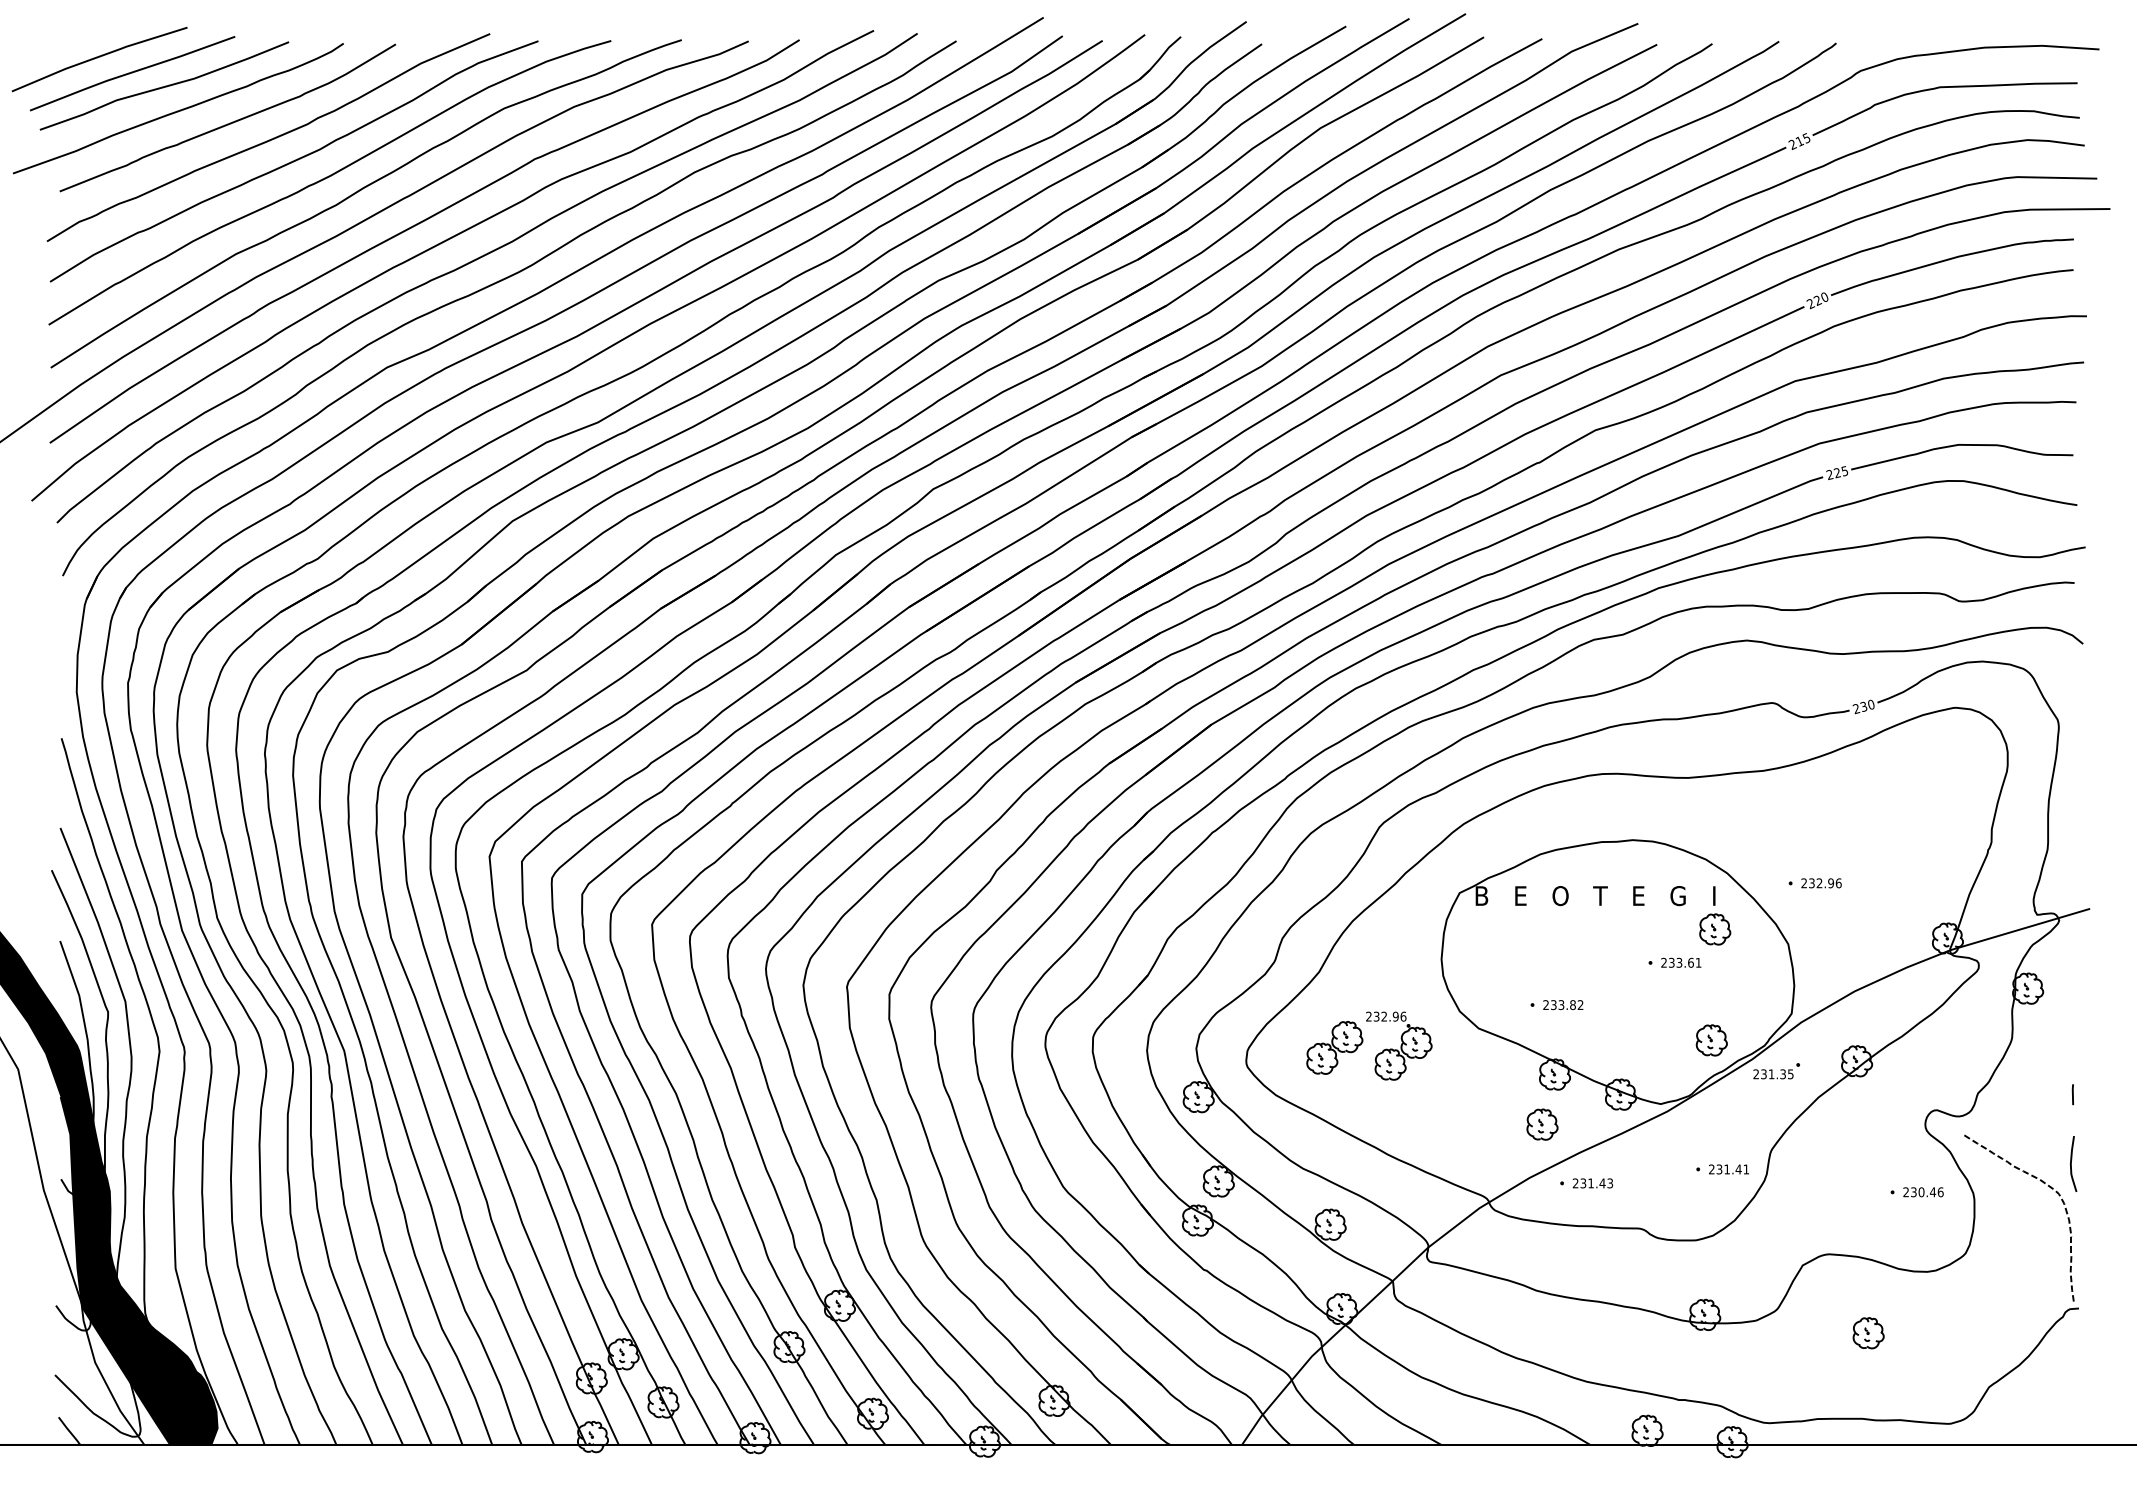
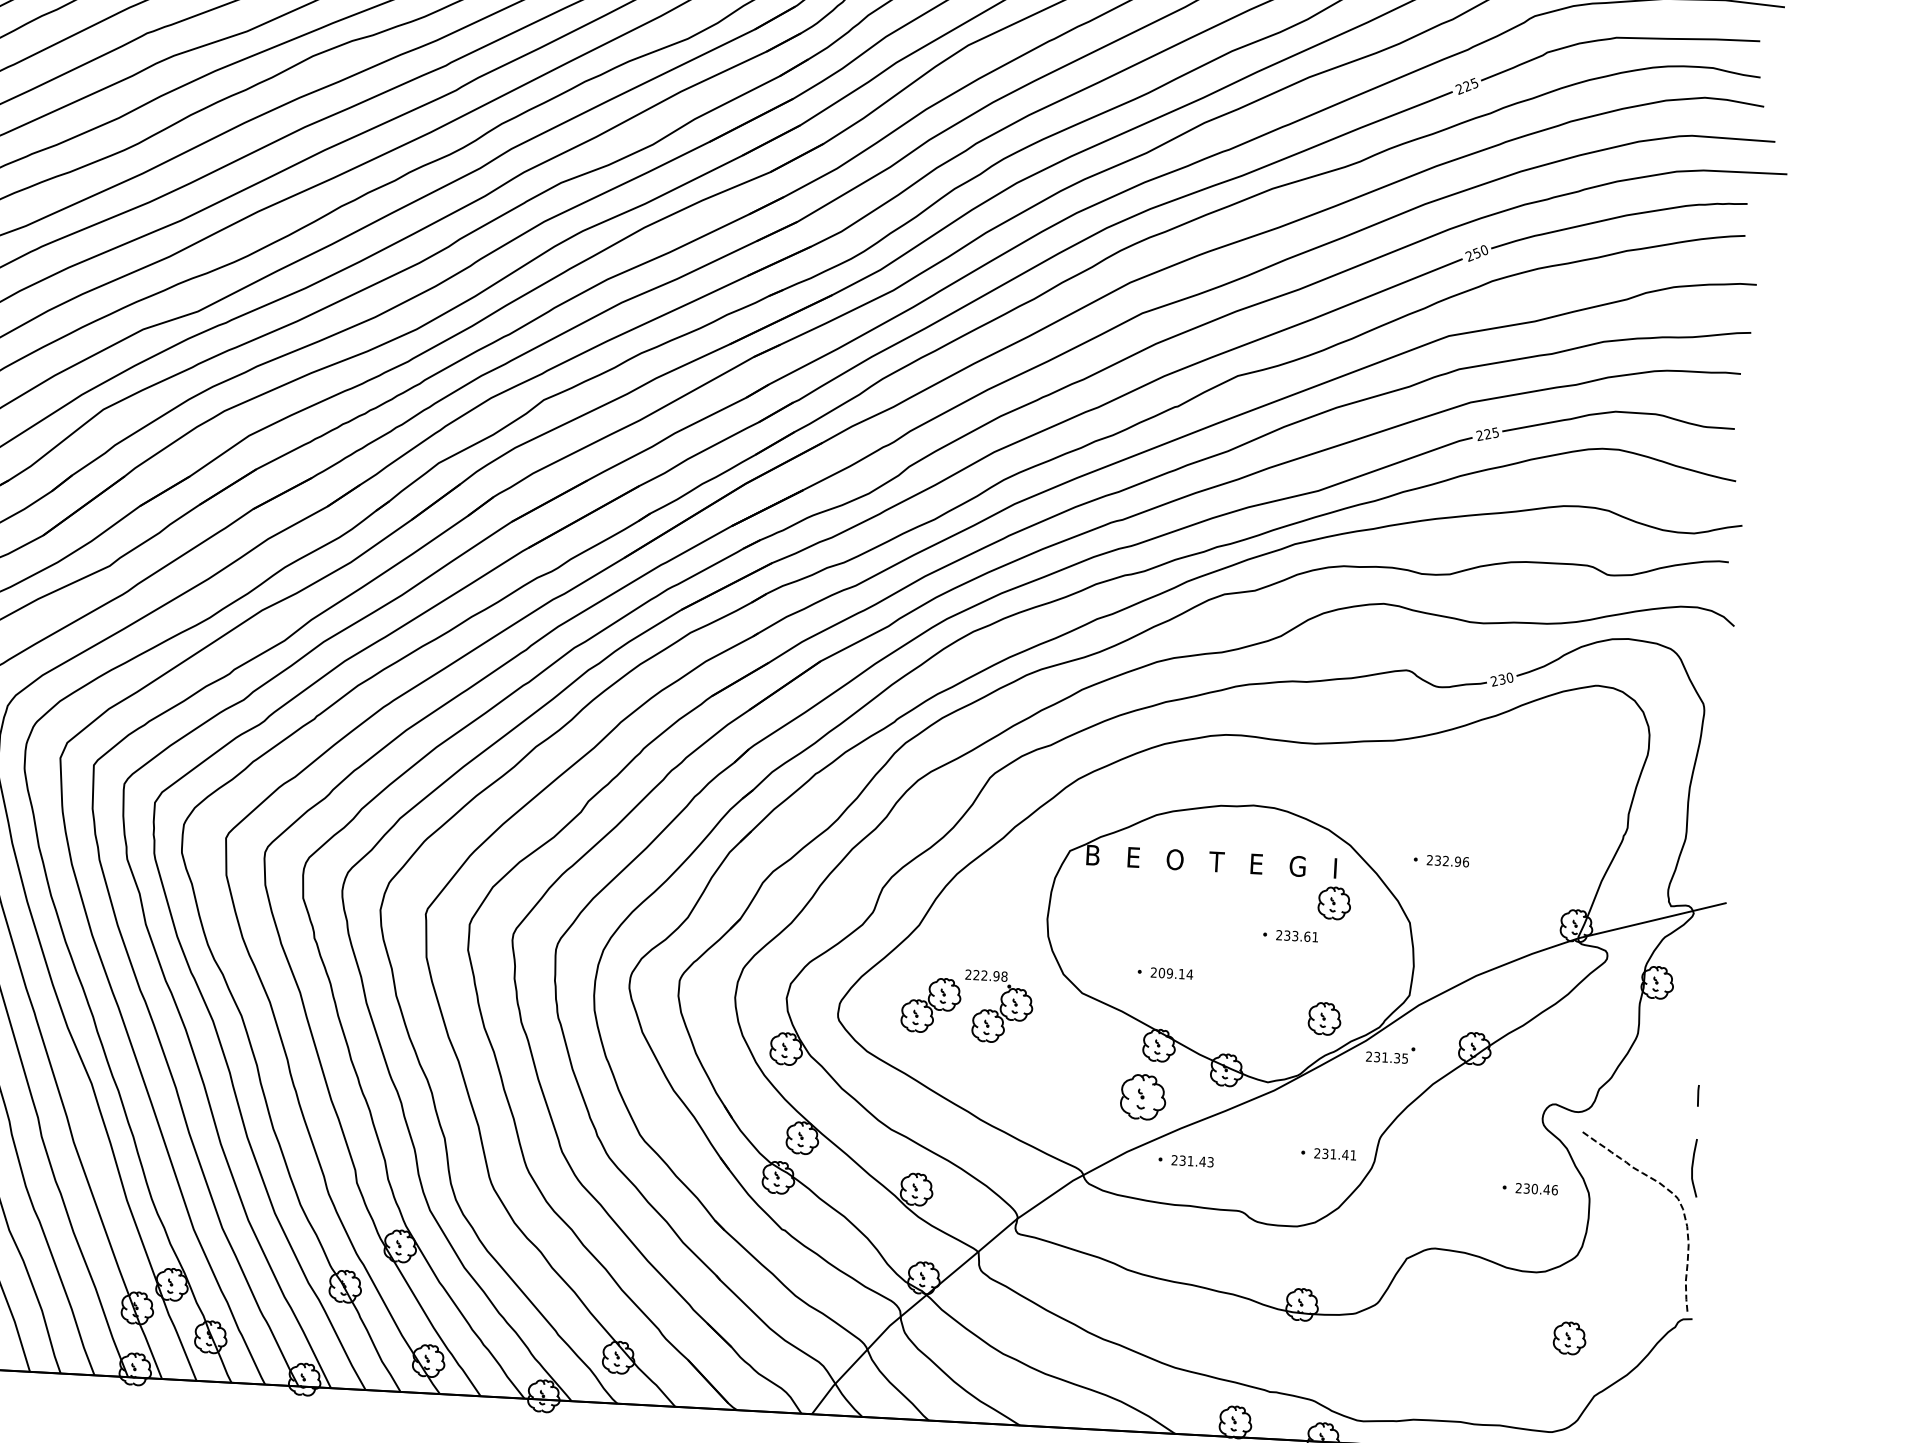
text: (1798, 141) -> (1465, 86), 215 -> 225
text: (1817, 300) -> (1476, 253), 220 -> 250
text: (1566, 1005) -> (1175, 974), 233.82 -> 209.14
text: (1389, 1016) -> (989, 975), 232.96 -> 222.98
part: (1542, 1124) -> (1143, 1096), size x1.4
part: (1868, 1333) -> (1569, 1338), moved

